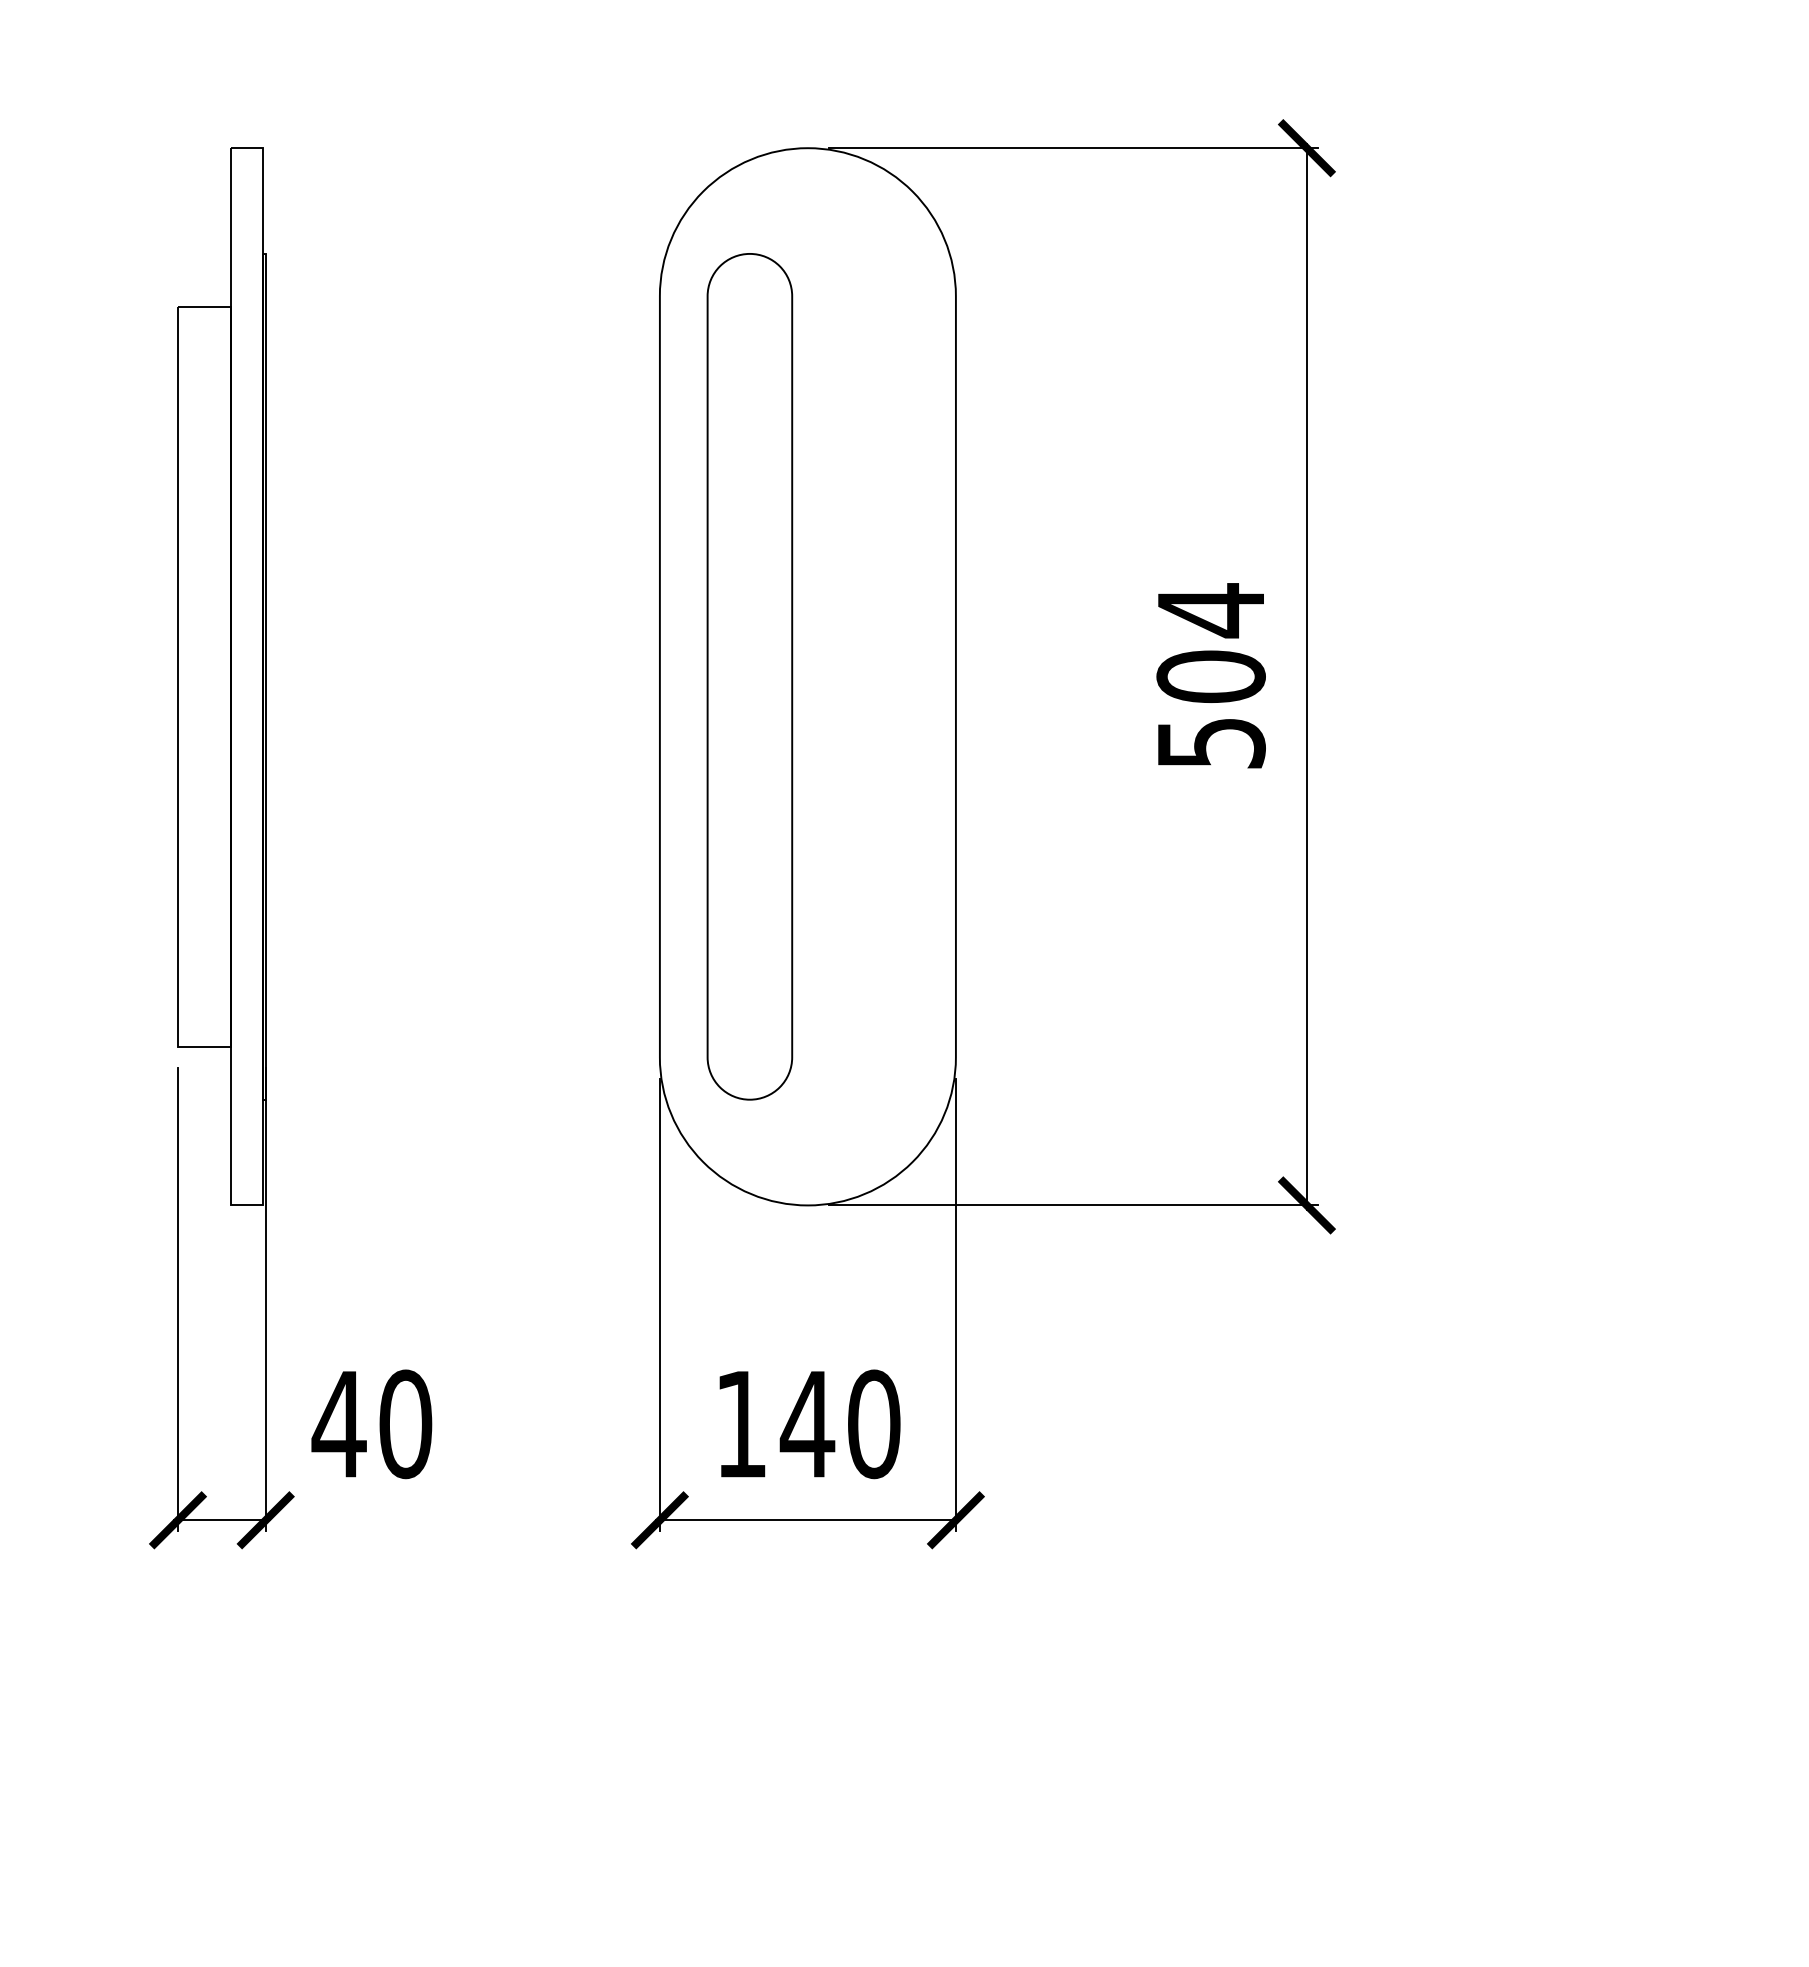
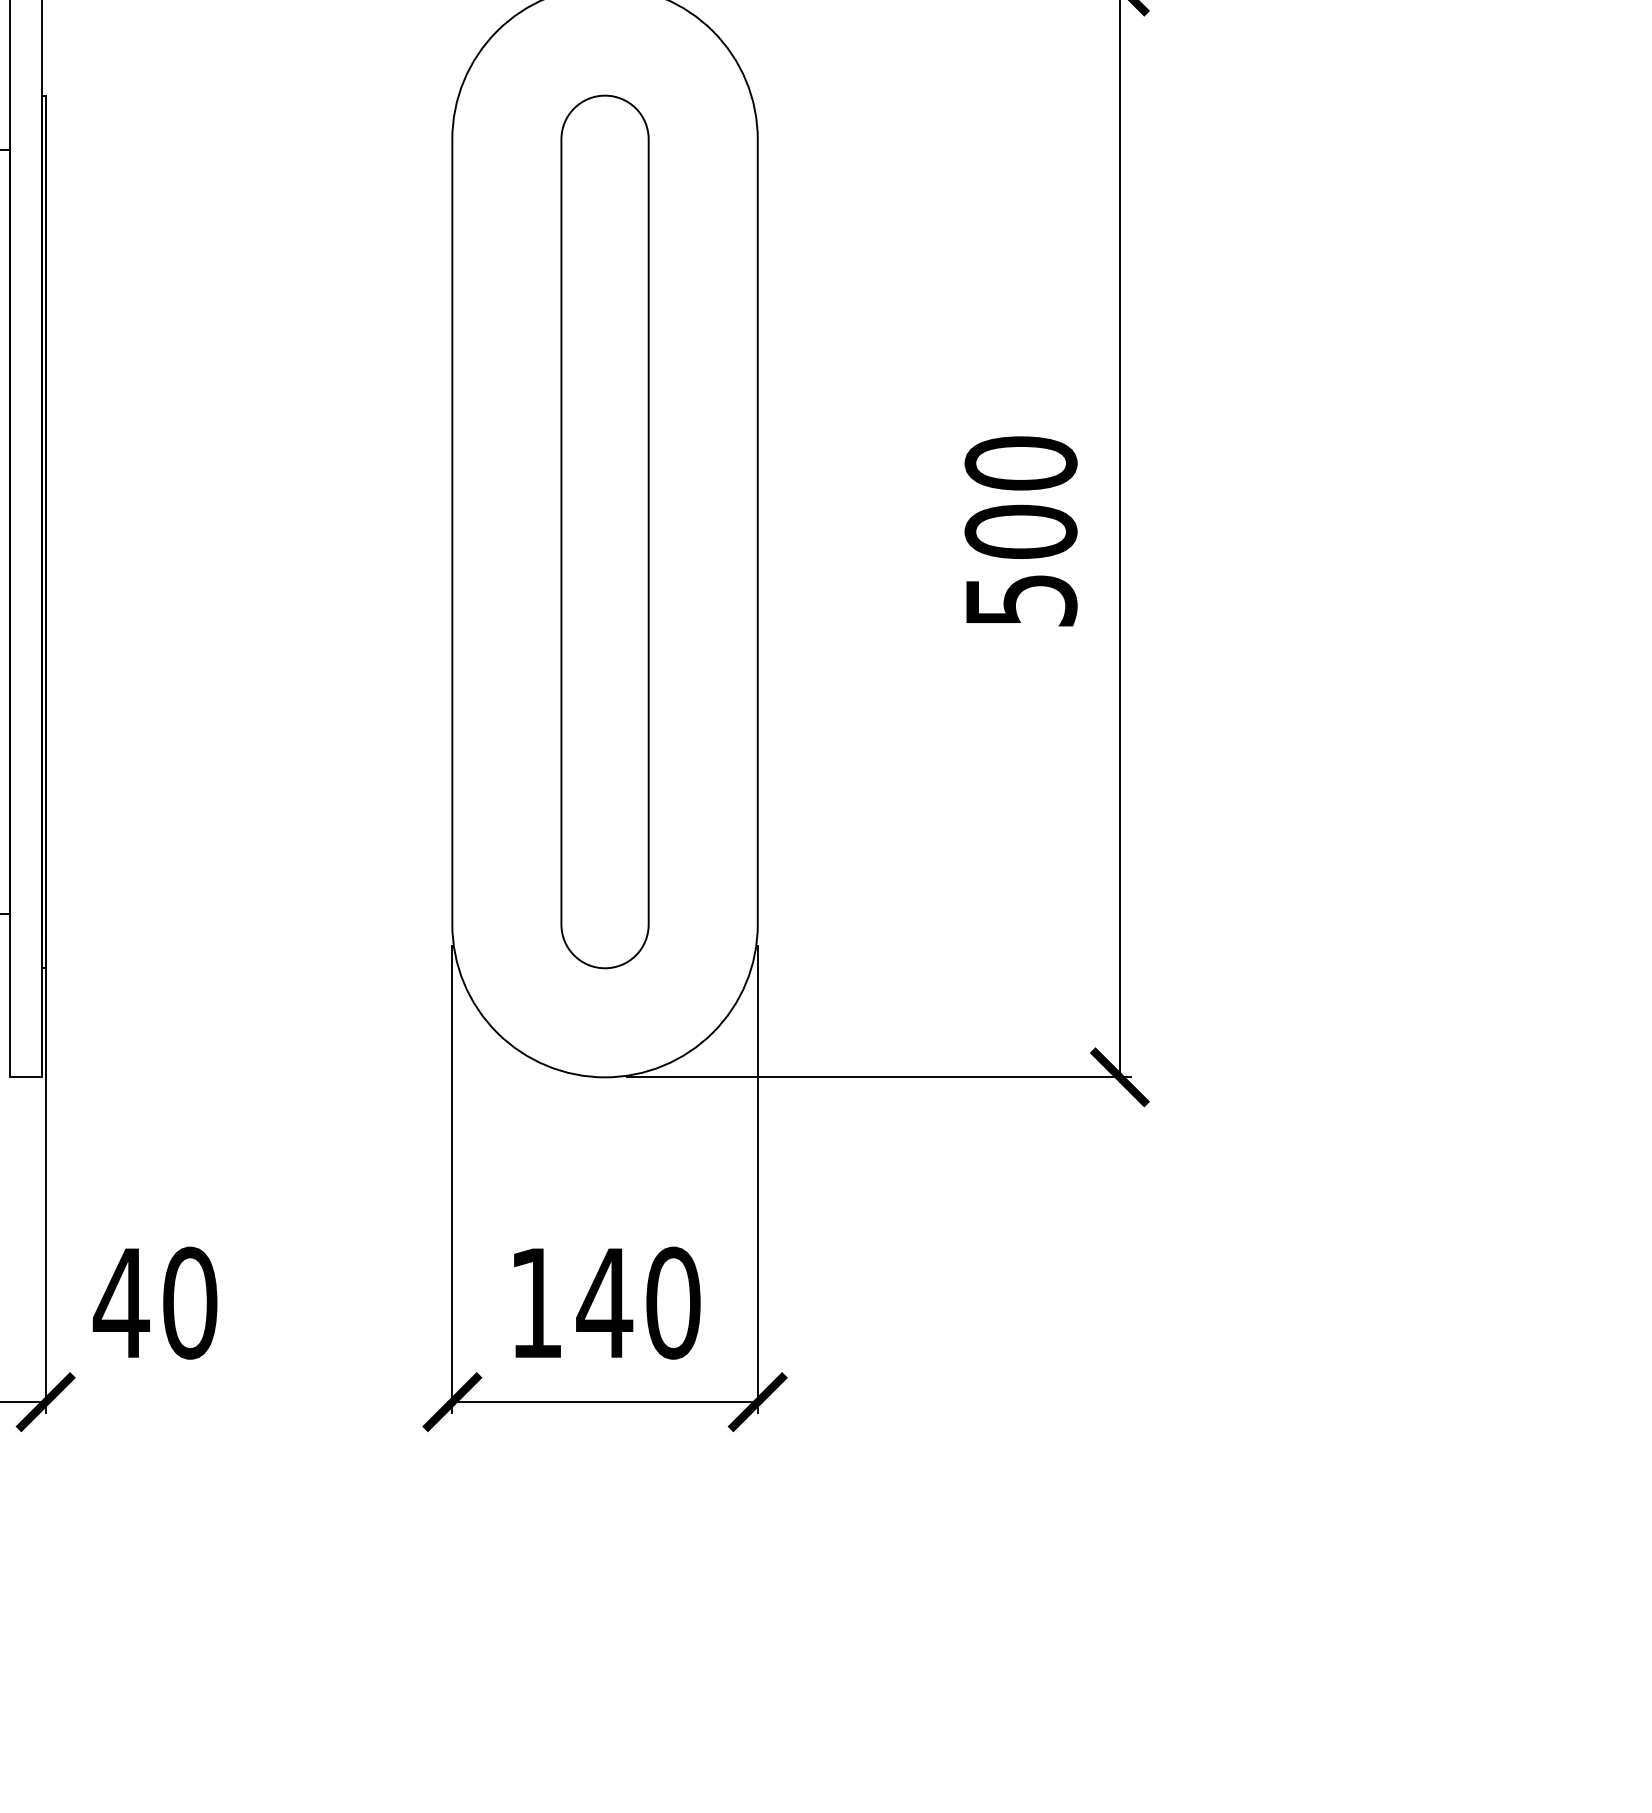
text: (1210, 610) -> (1020, 463), 504 -> 500
part: (749, 676) -> (604, 531), moved

